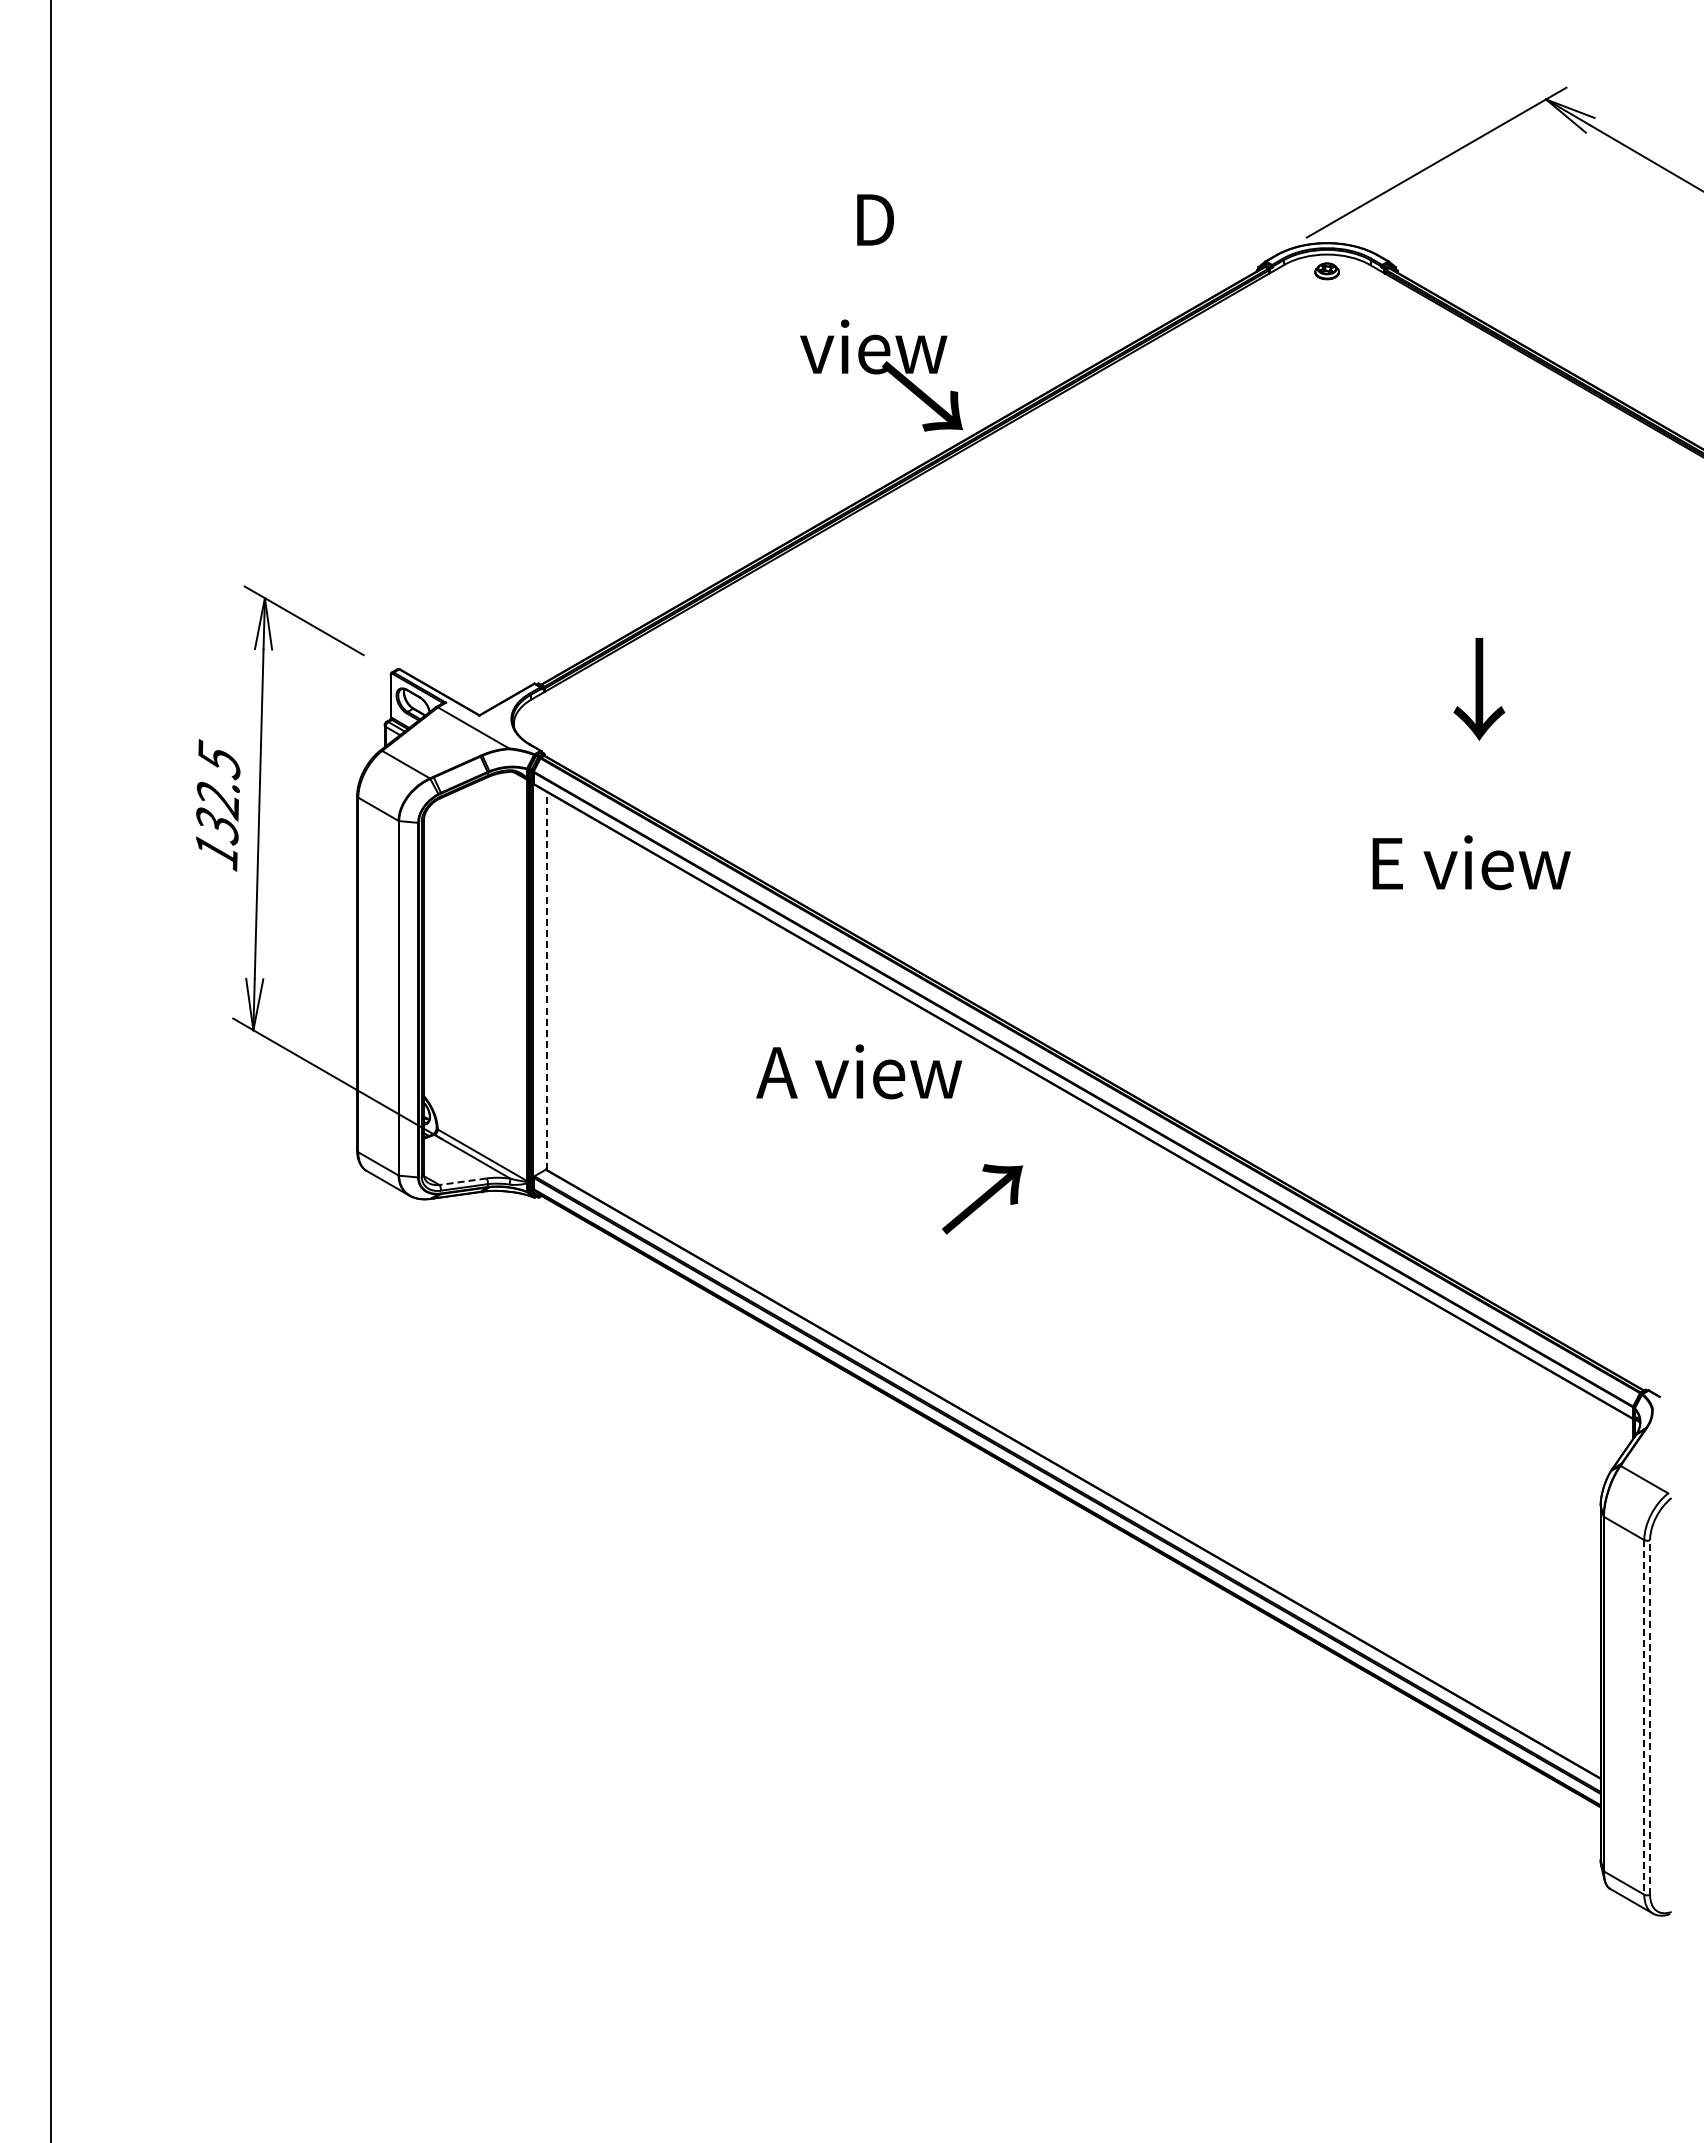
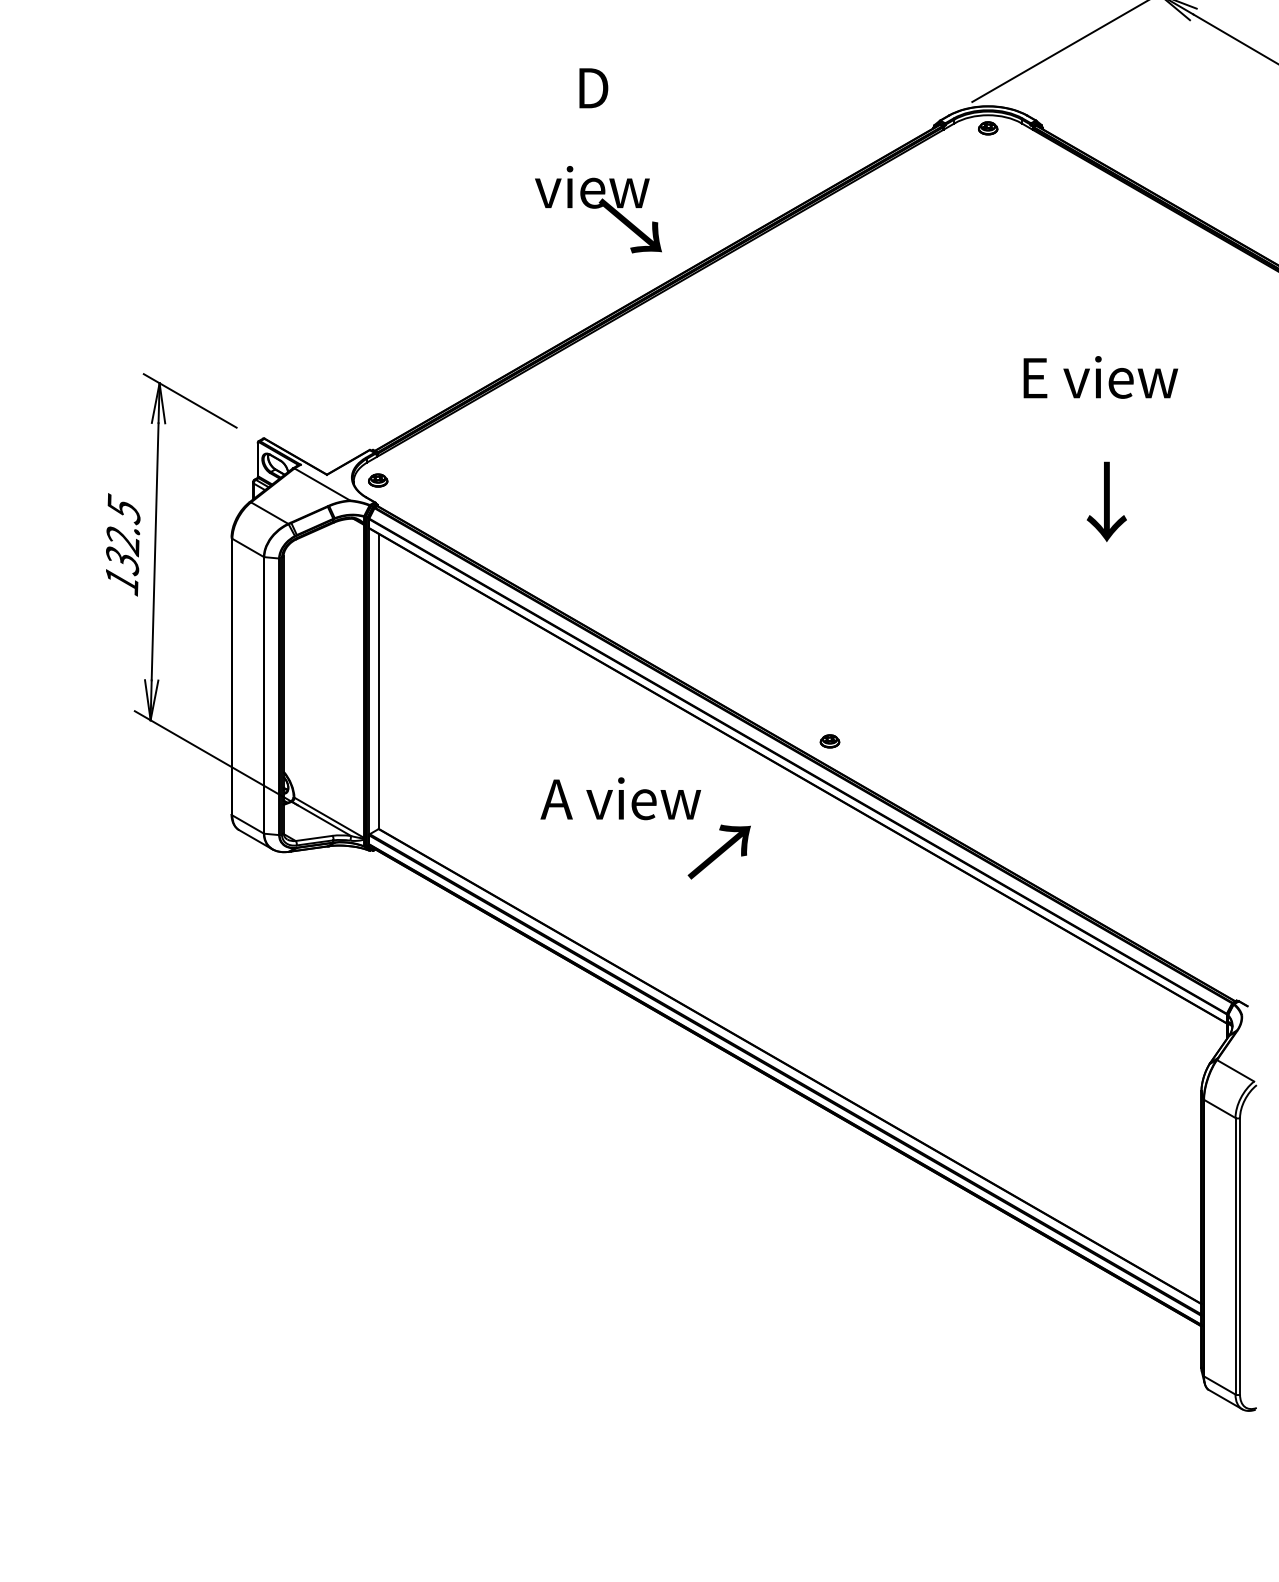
text: (881, 312) -> (598, 160), moved
text: (1479, 689) -> (1106, 502), moved
part: (544, 722) -> (377, 480), added
text: (1471, 862) -> (1100, 377), moved
line: (546, 980) -> (379, 681), dashed -> solid
part: (1124, 1057) -> (830, 741), added
text: (859, 1071) -> (621, 798), moved
line: (462, 1181) -> (313, 838), dashed -> solid
line: (1650, 1716) -> (1240, 1255), dashed -> solid
line: (1644, 1717) -> (1235, 1256), dashed -> solid

